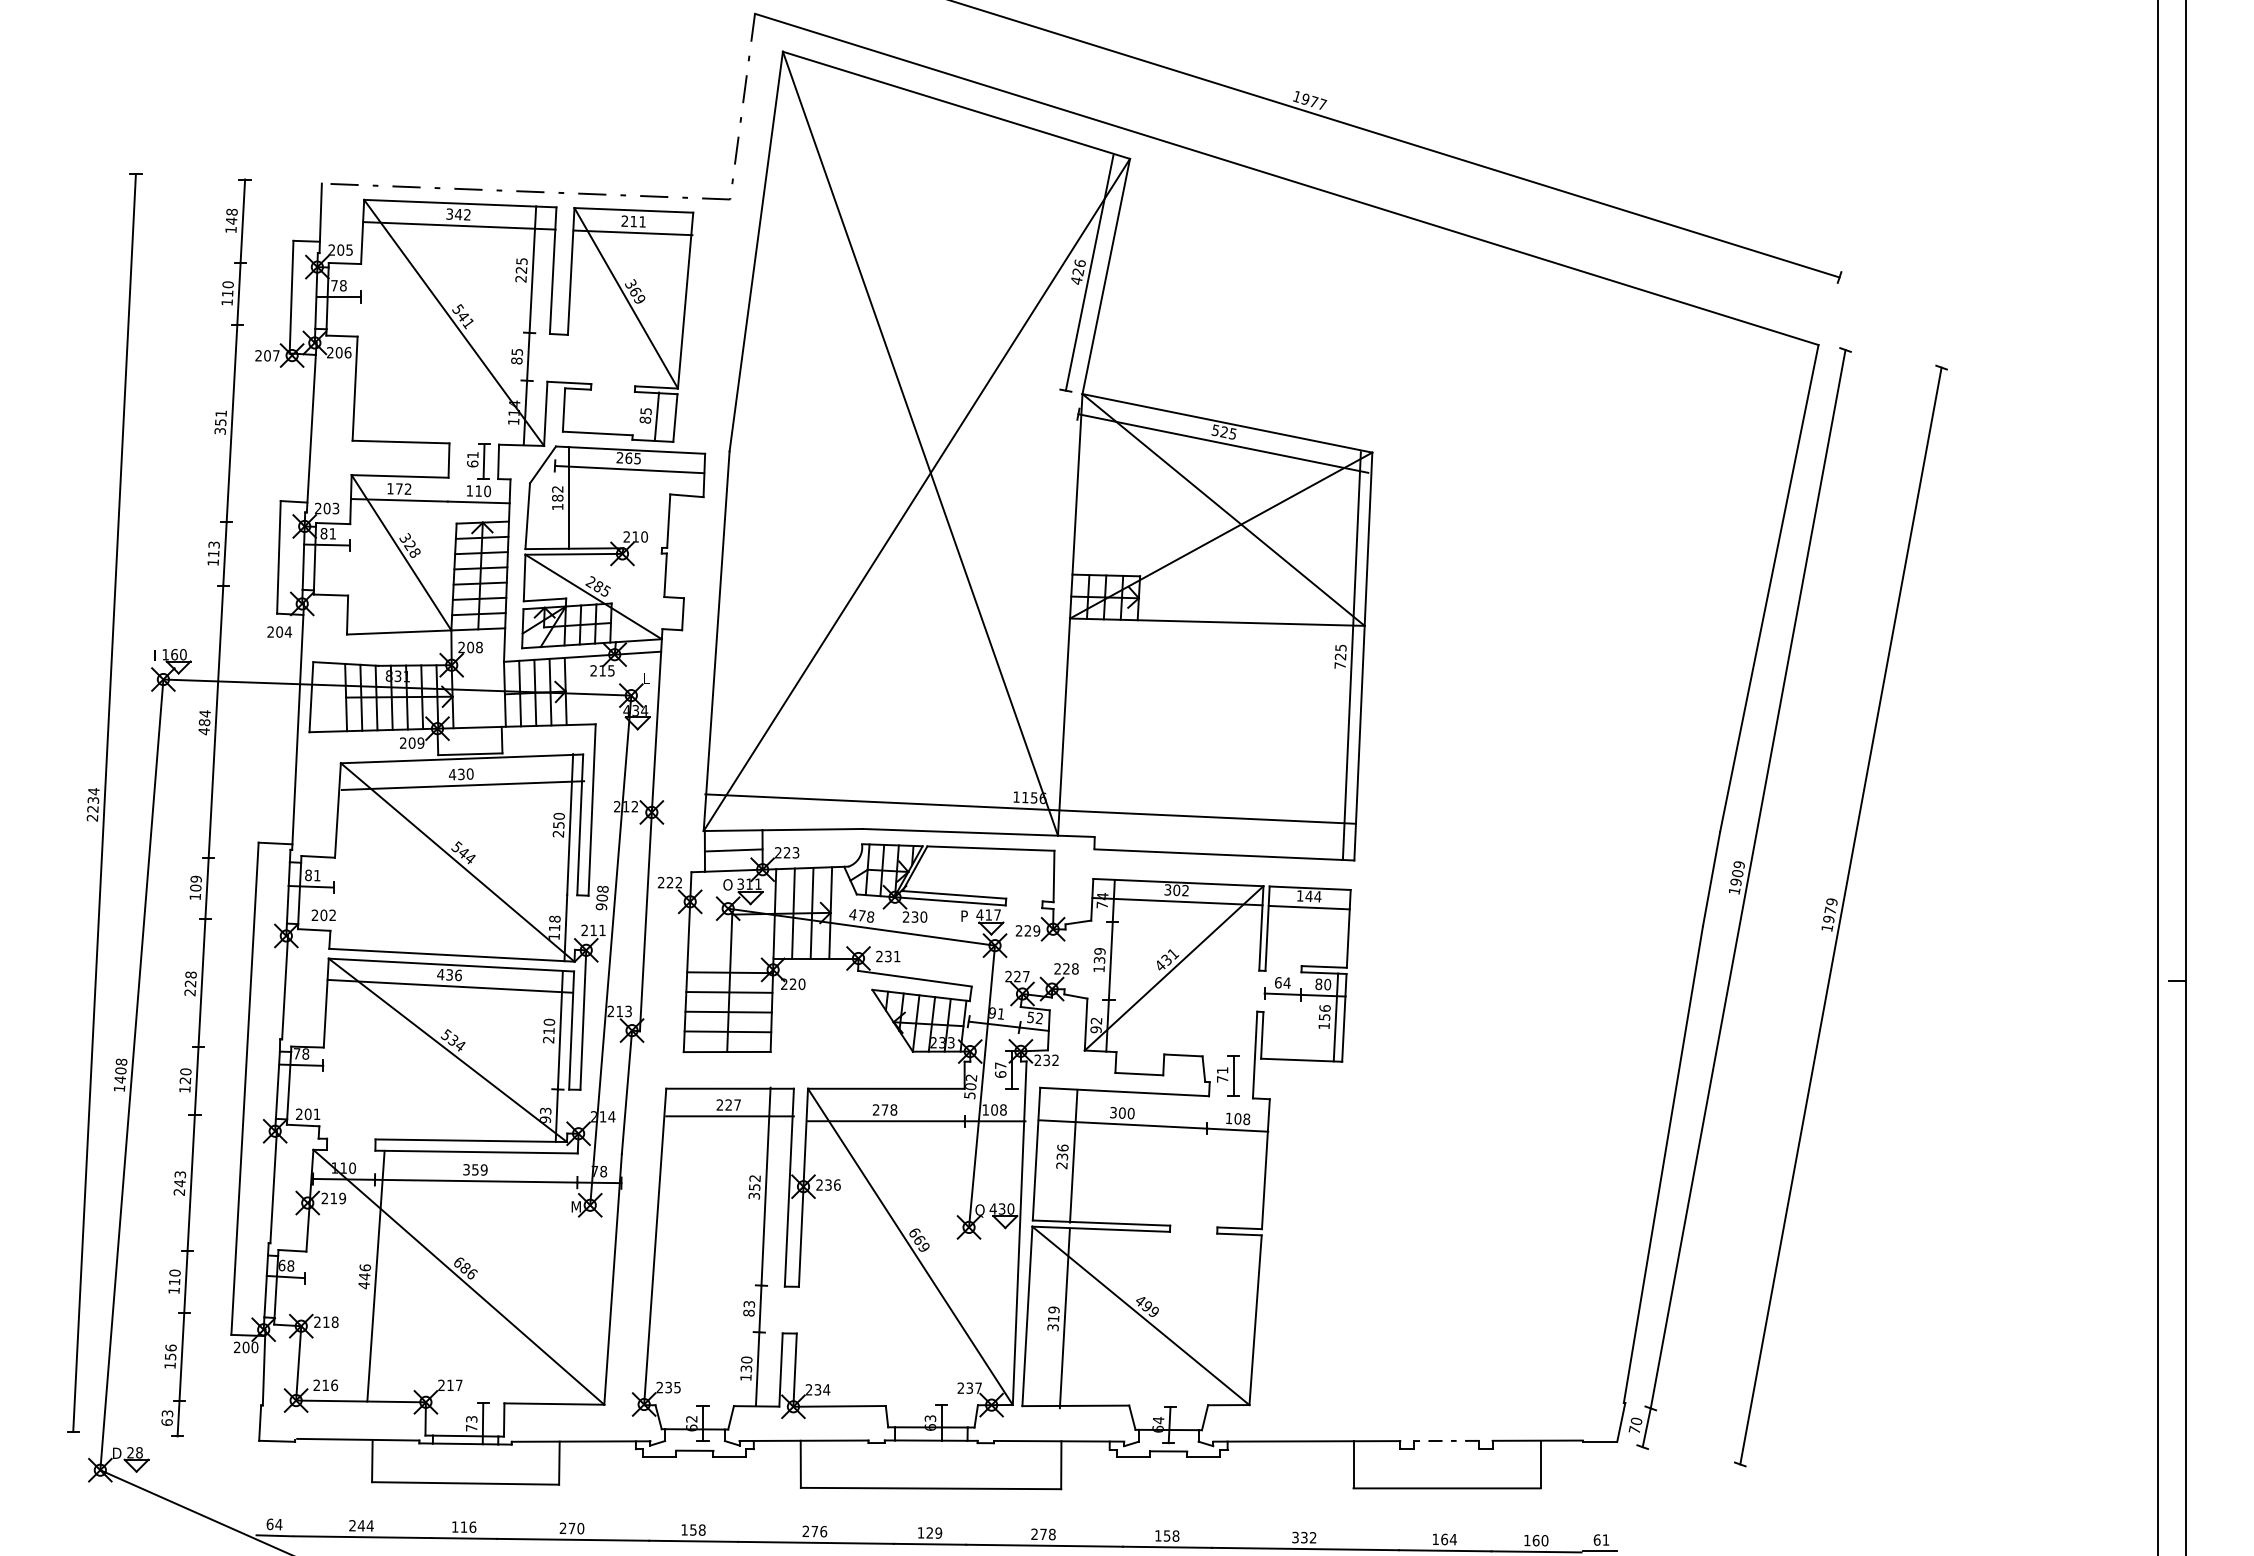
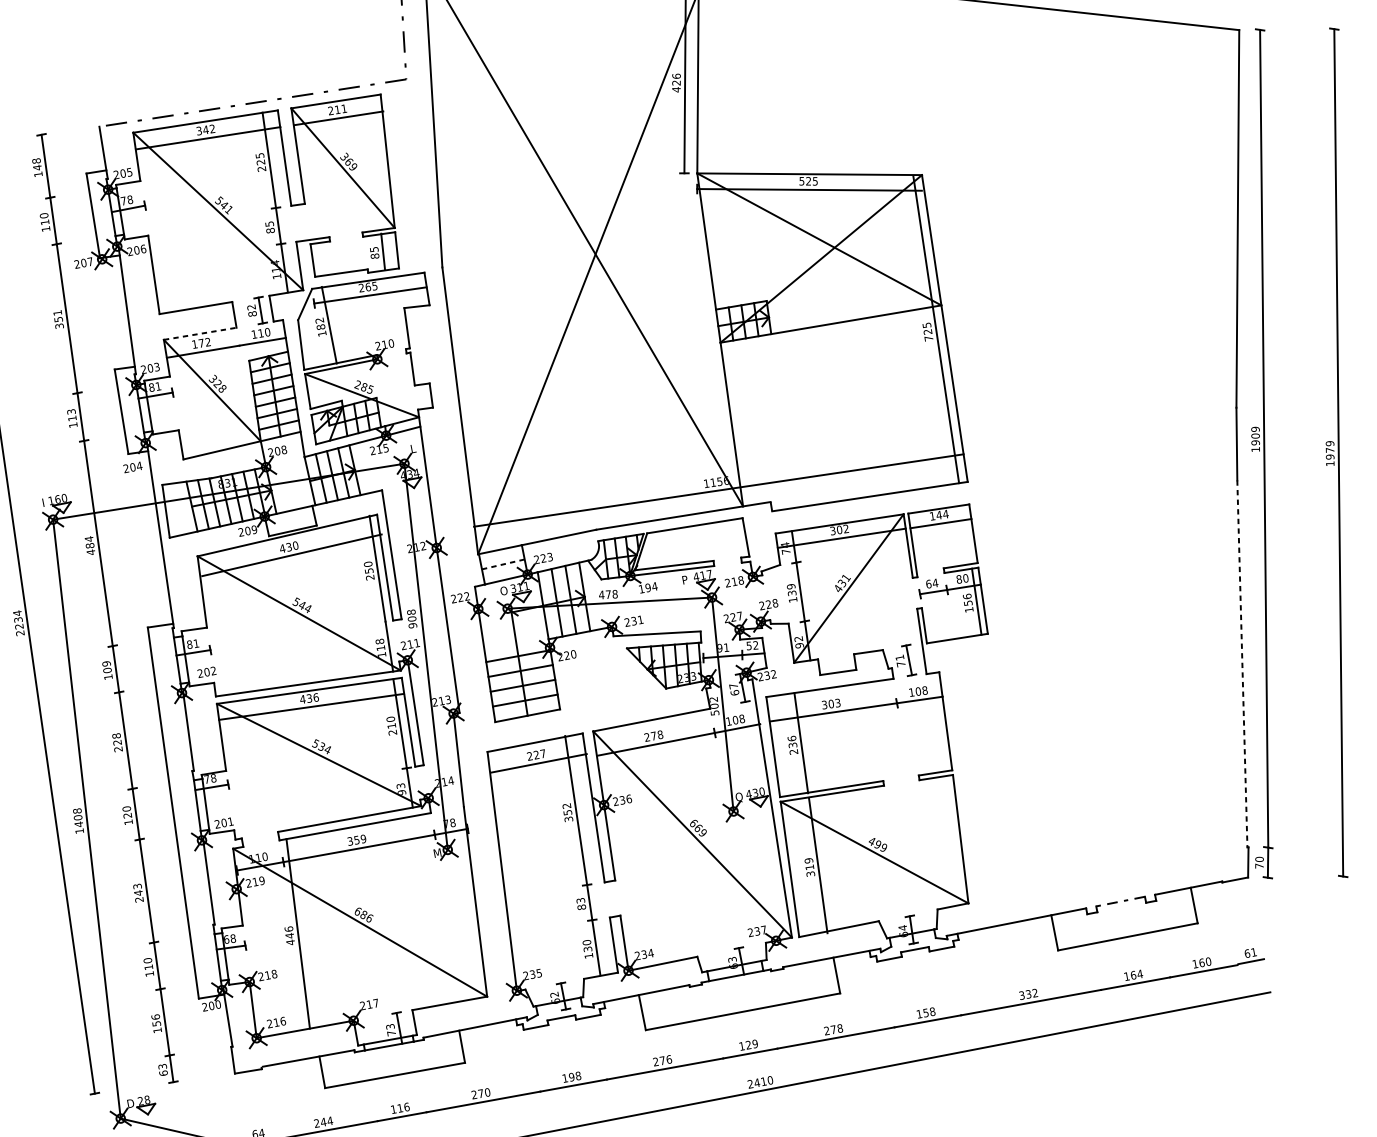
text: (472, 459) -> (251, 310), 61 -> 82
line: (400, 476) -> (200, 333), solid -> dashed
line: (733, 850) -> (503, 564), solid -> dashed
text: (914, 916) -> (647, 587), 230 -> 194
text: (1032, 930) -> (737, 580), 229 -> 218
text: (1130, 1113) -> (837, 703), 300 -> 303
line: (1663, 1164) -> (1242, 663), solid -> dashed
text: (693, 1529) -> (571, 1076), 158 -> 198

